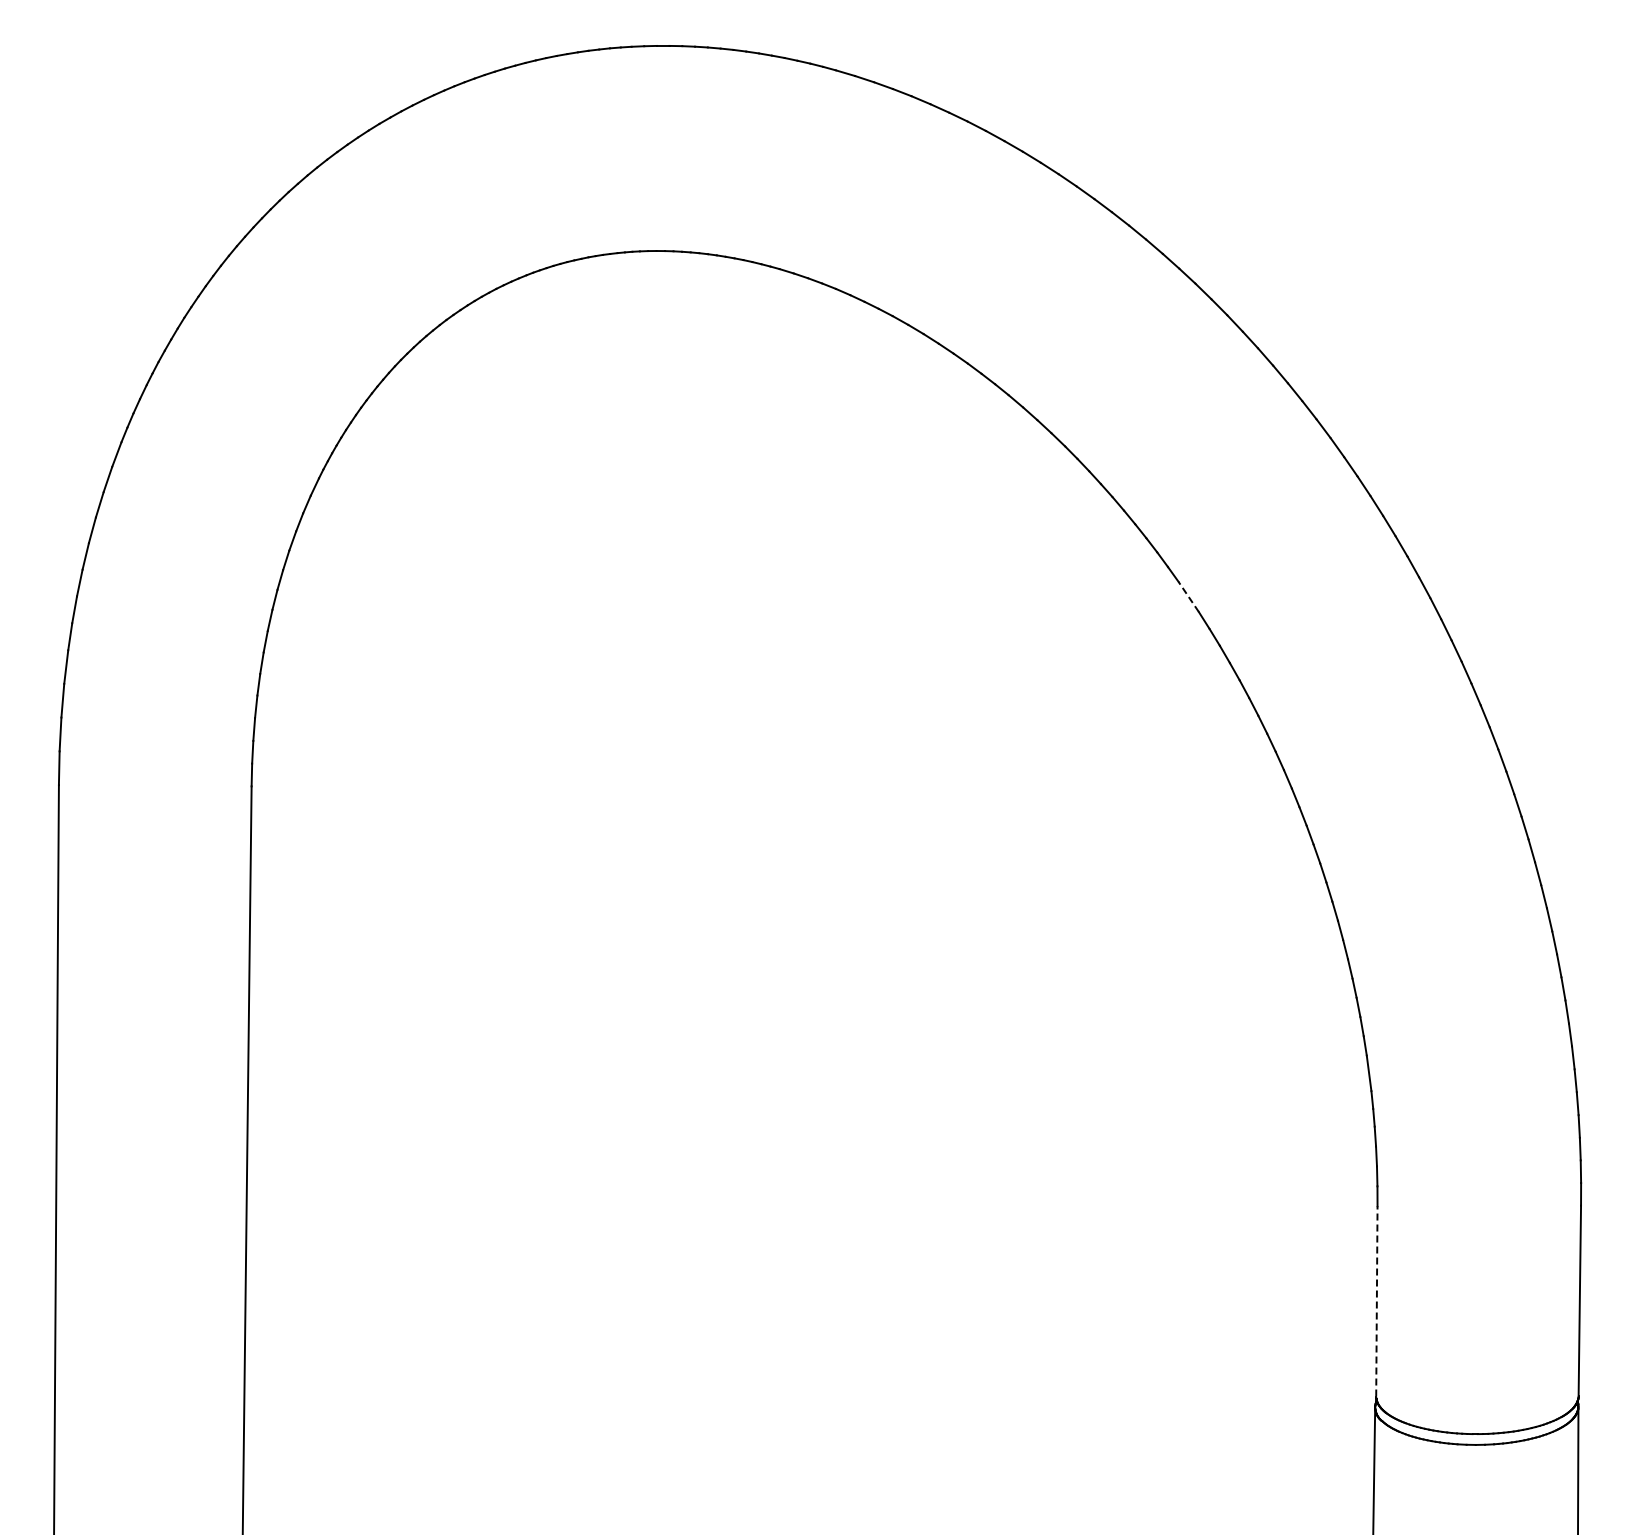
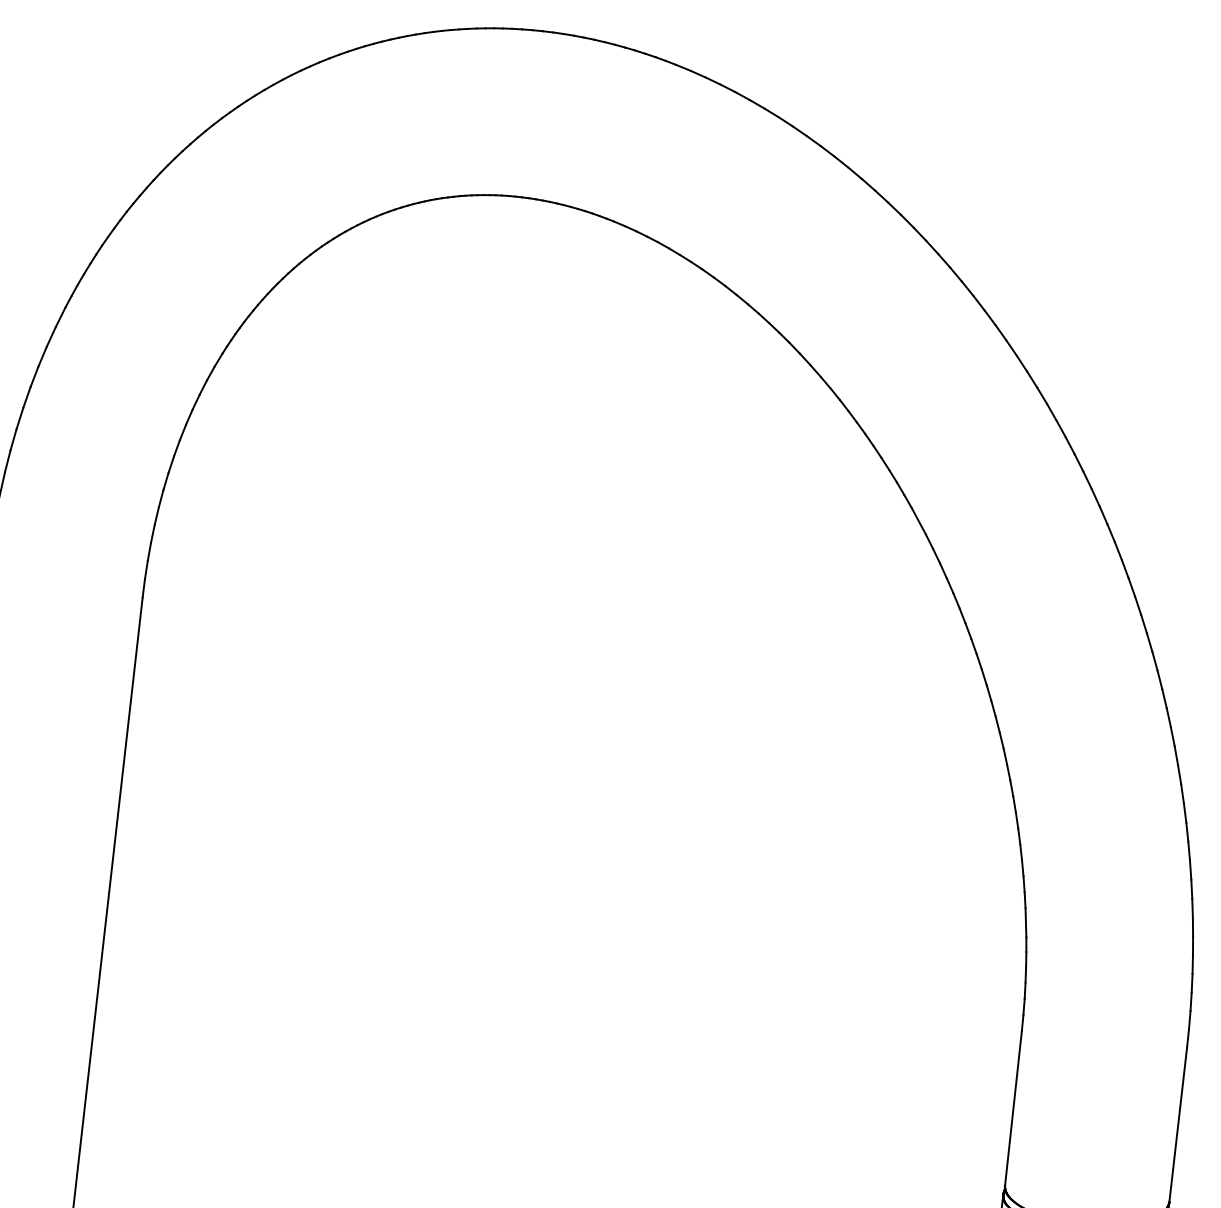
line: (1188, 596) -> (918, 520), dashed -> solid
line: (1376, 1300) -> (1013, 1107), dashed -> solid

